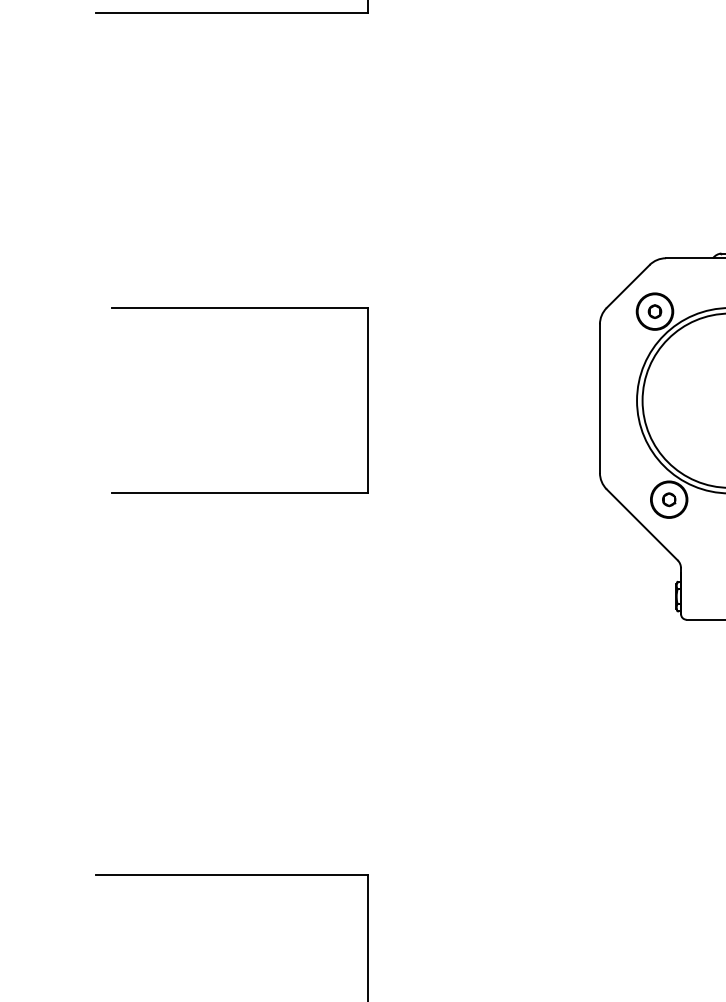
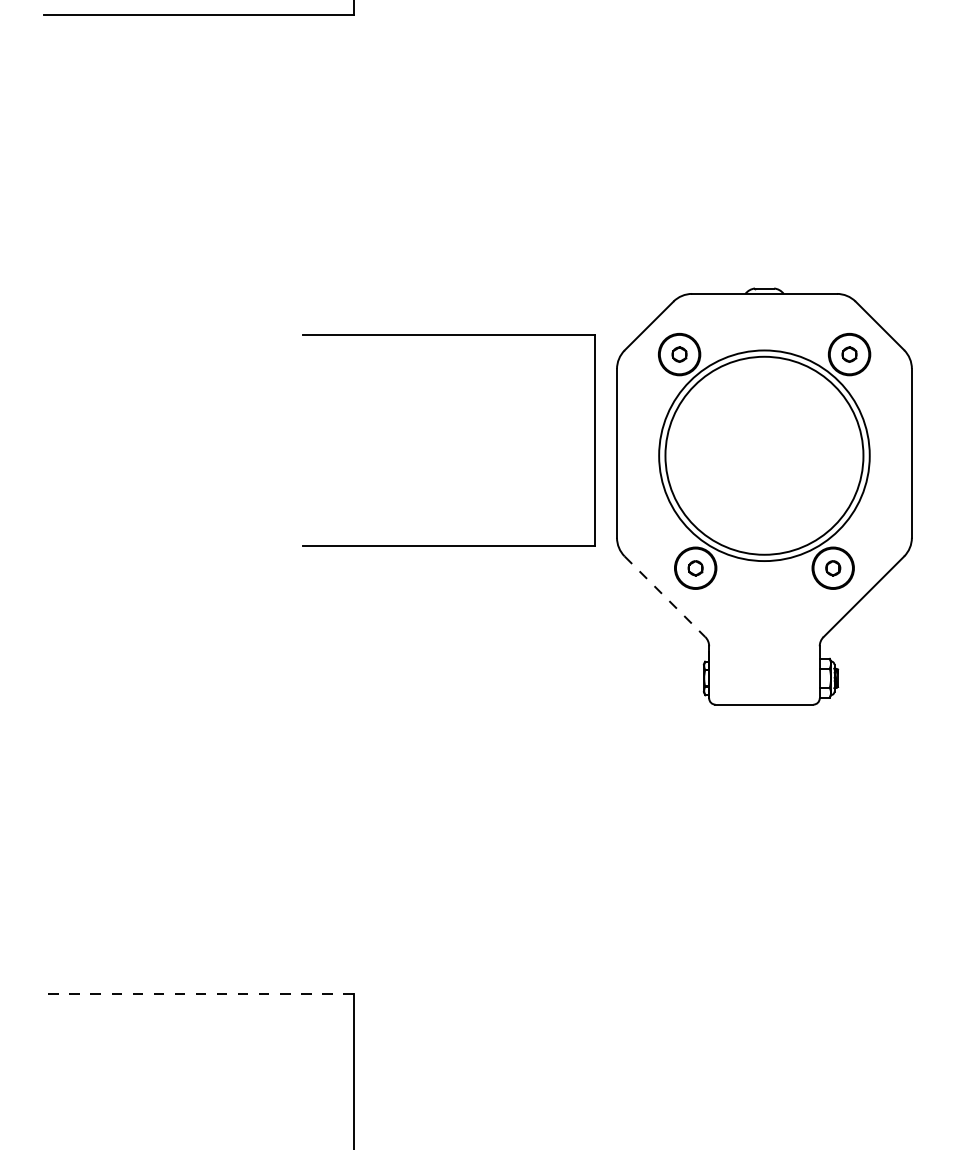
part: (239, 308) -> (448, 335), moved
line: (641, 524) -> (664, 596), solid -> dashed
line: (231, 874) -> (198, 994), solid -> dashed

